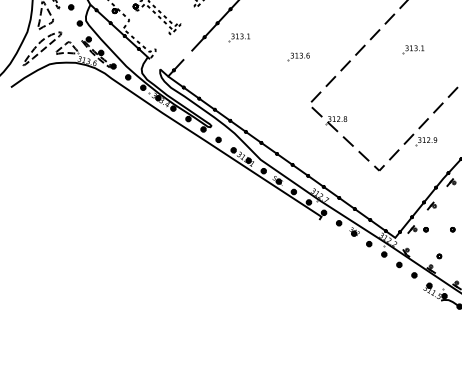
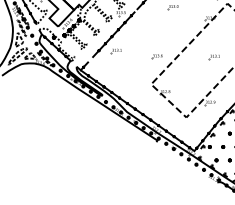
part: (411, 50) -> (213, 57), moved
part: (297, 56) -> (156, 56), moved

